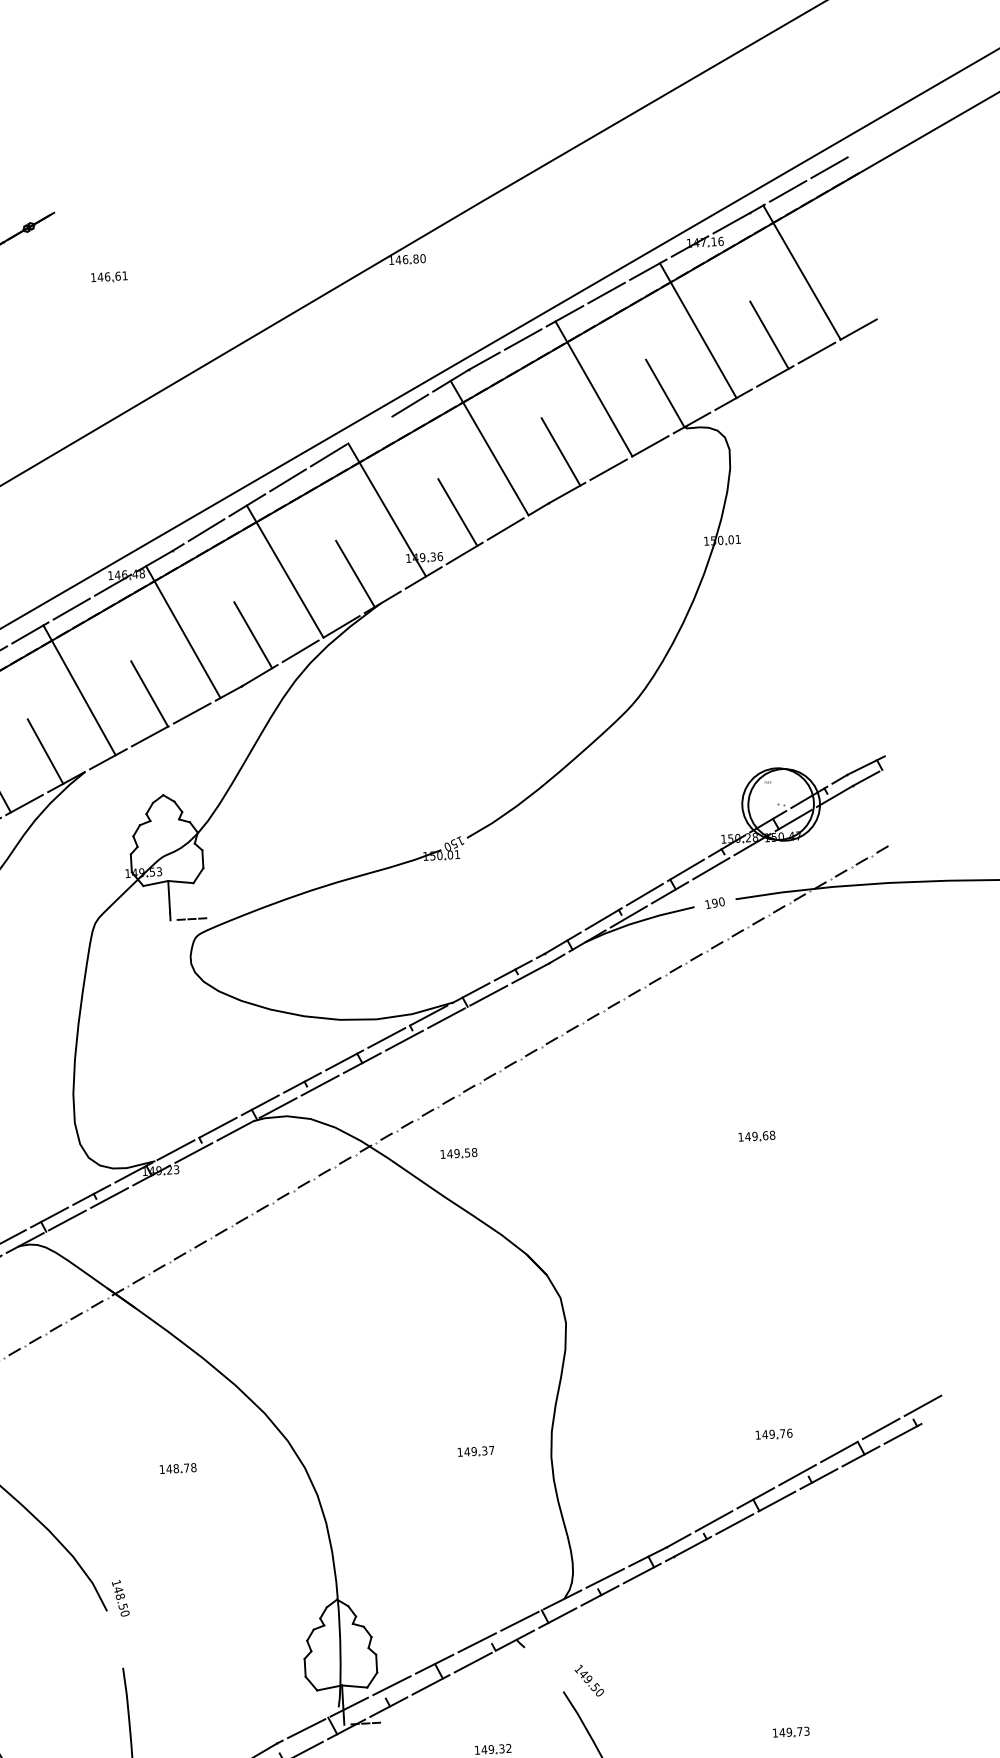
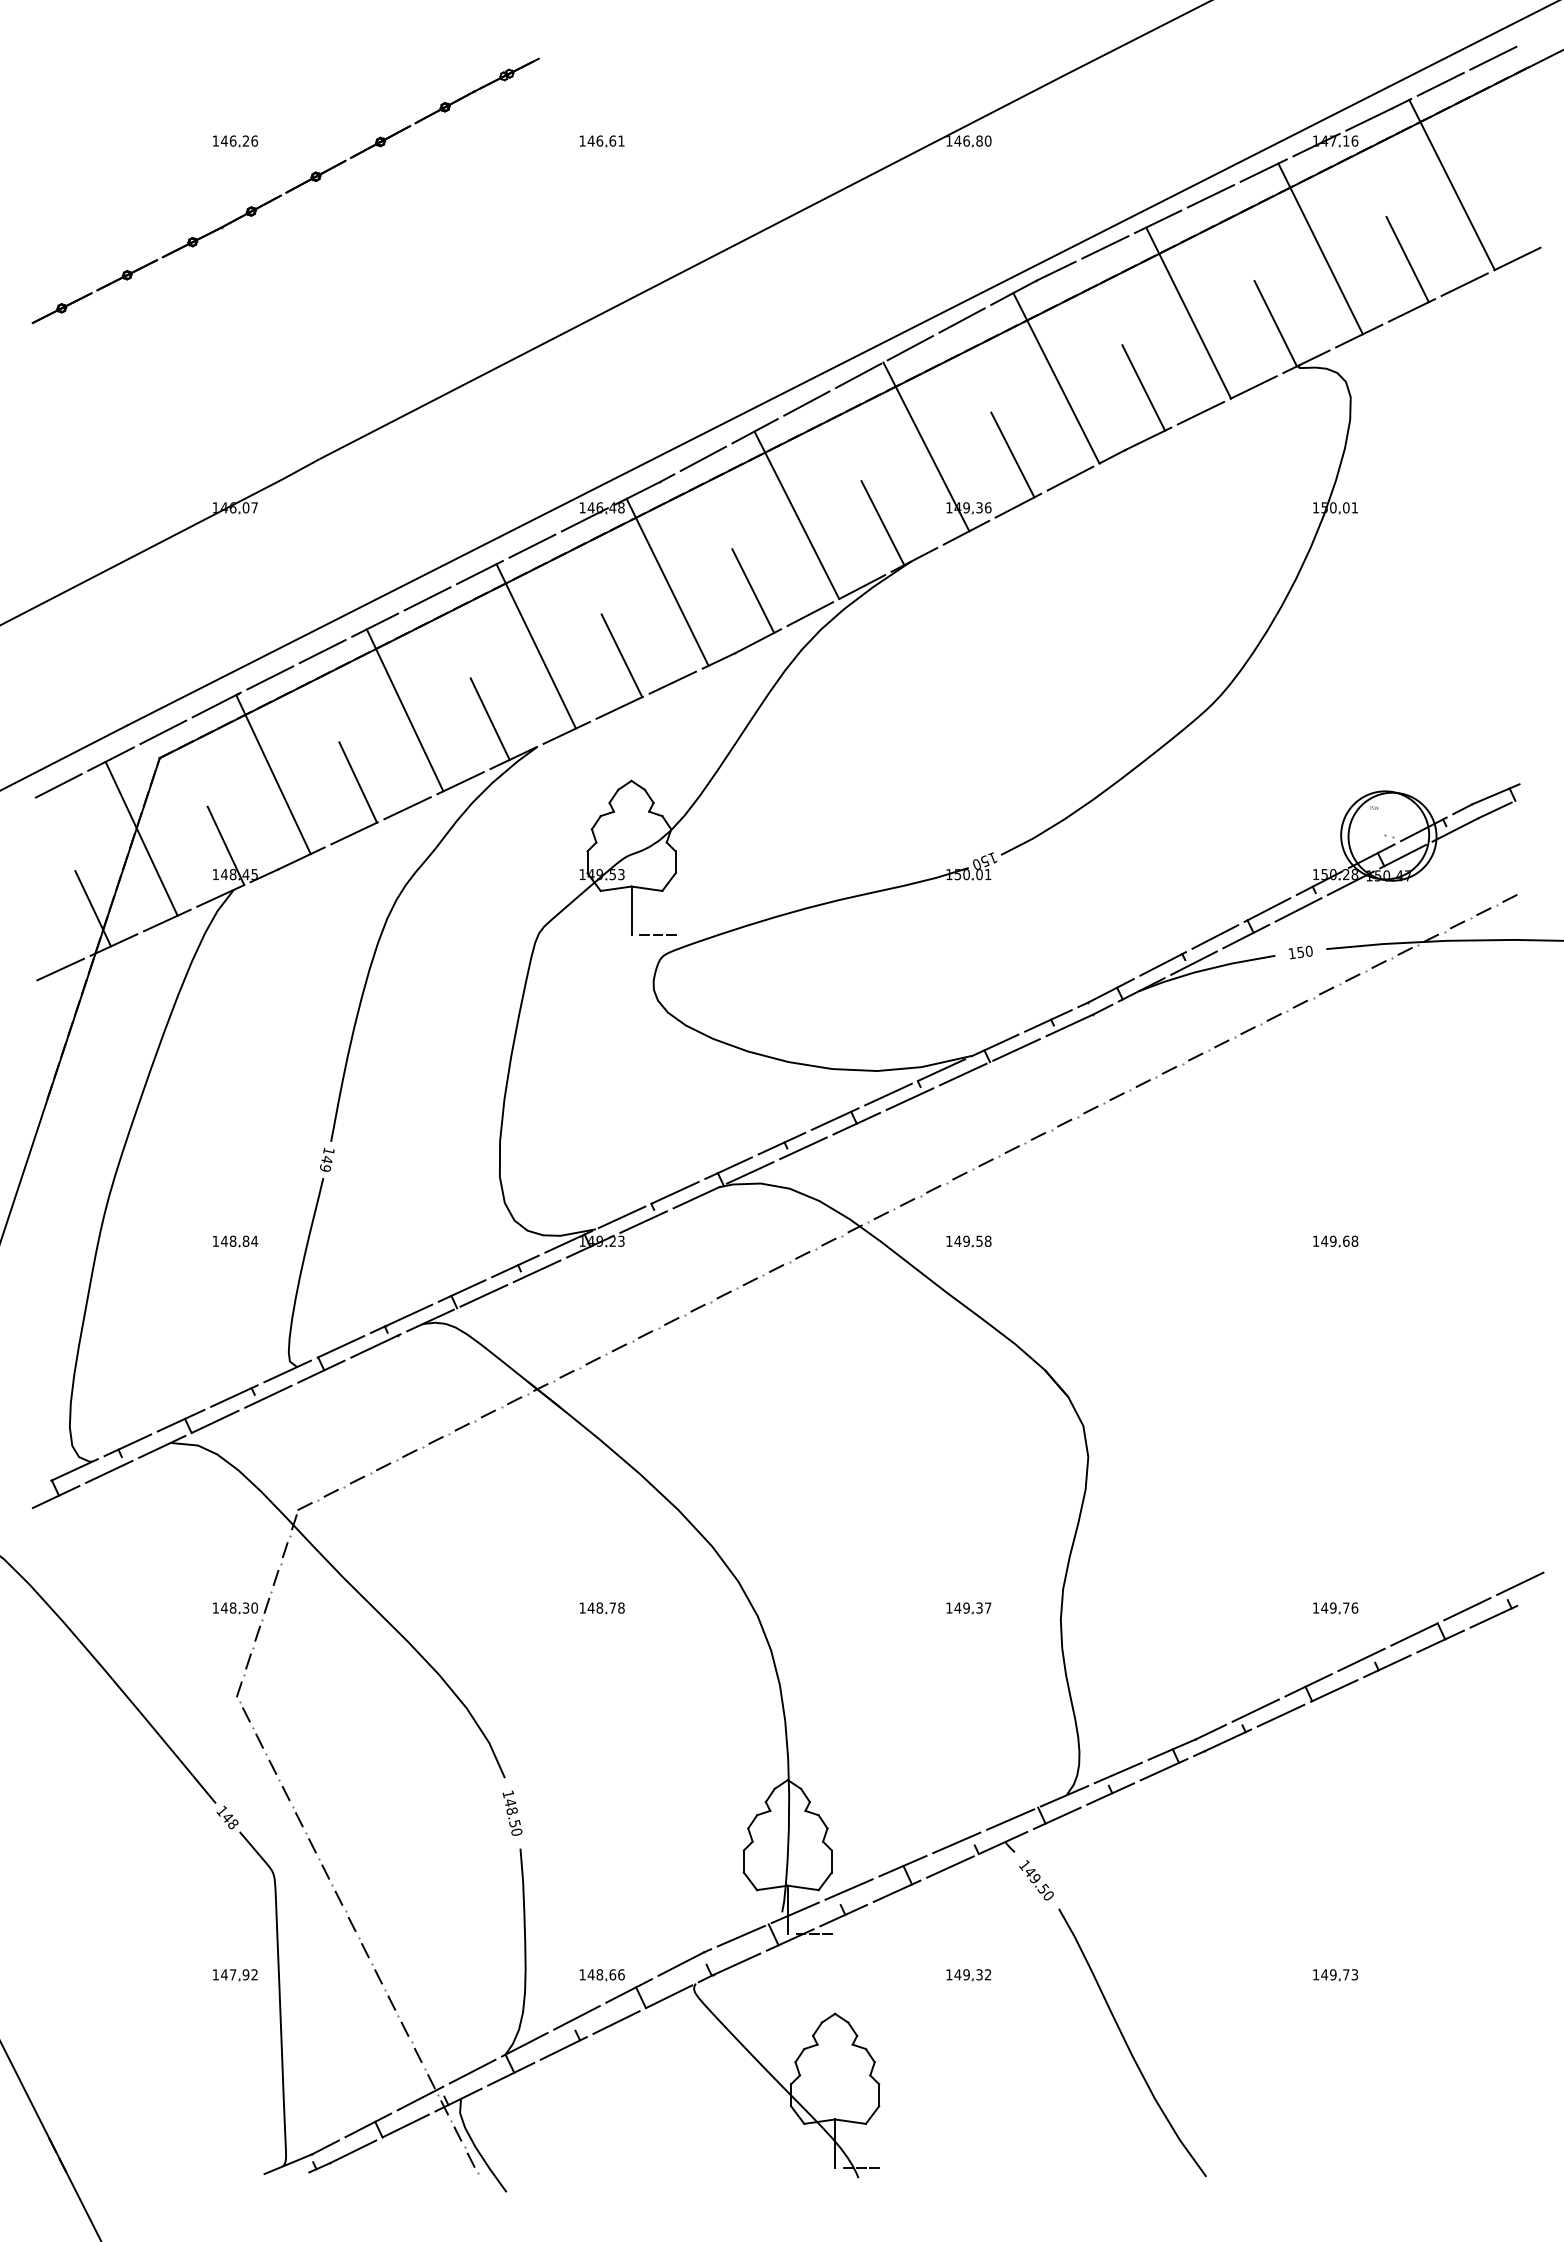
line: (368, 430) -> (909, 348), added
text: (714, 902) -> (1300, 951), 190 -> 150
text: (120, 1597) -> (512, 1812), moved
text: (589, 1680) -> (1036, 1880), moved

